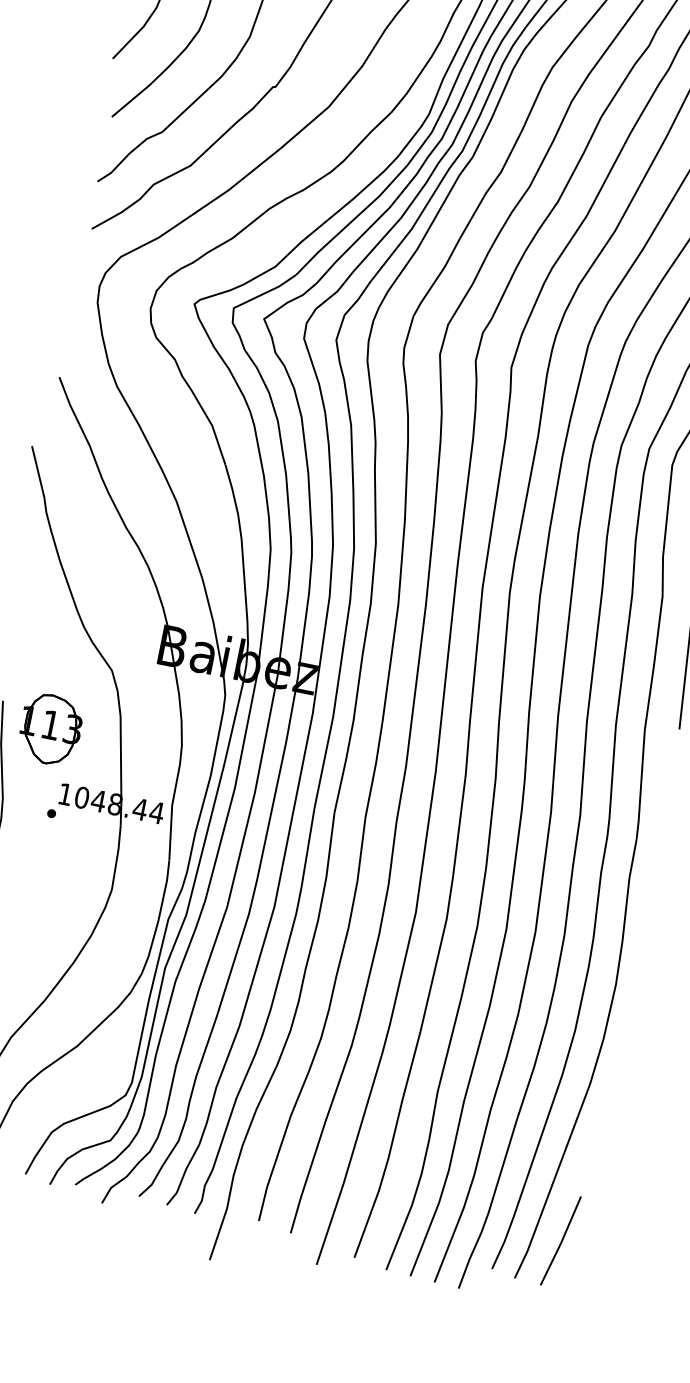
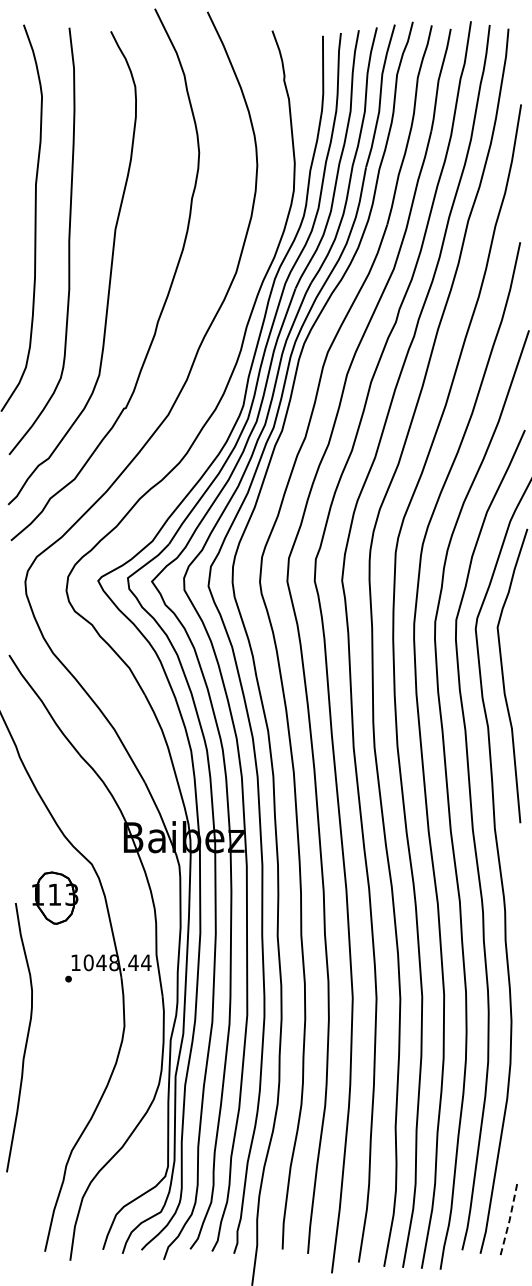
part: (51, 728) -> (55, 897), moved
line: (561, 1241) -> (509, 1219), solid -> dashed

